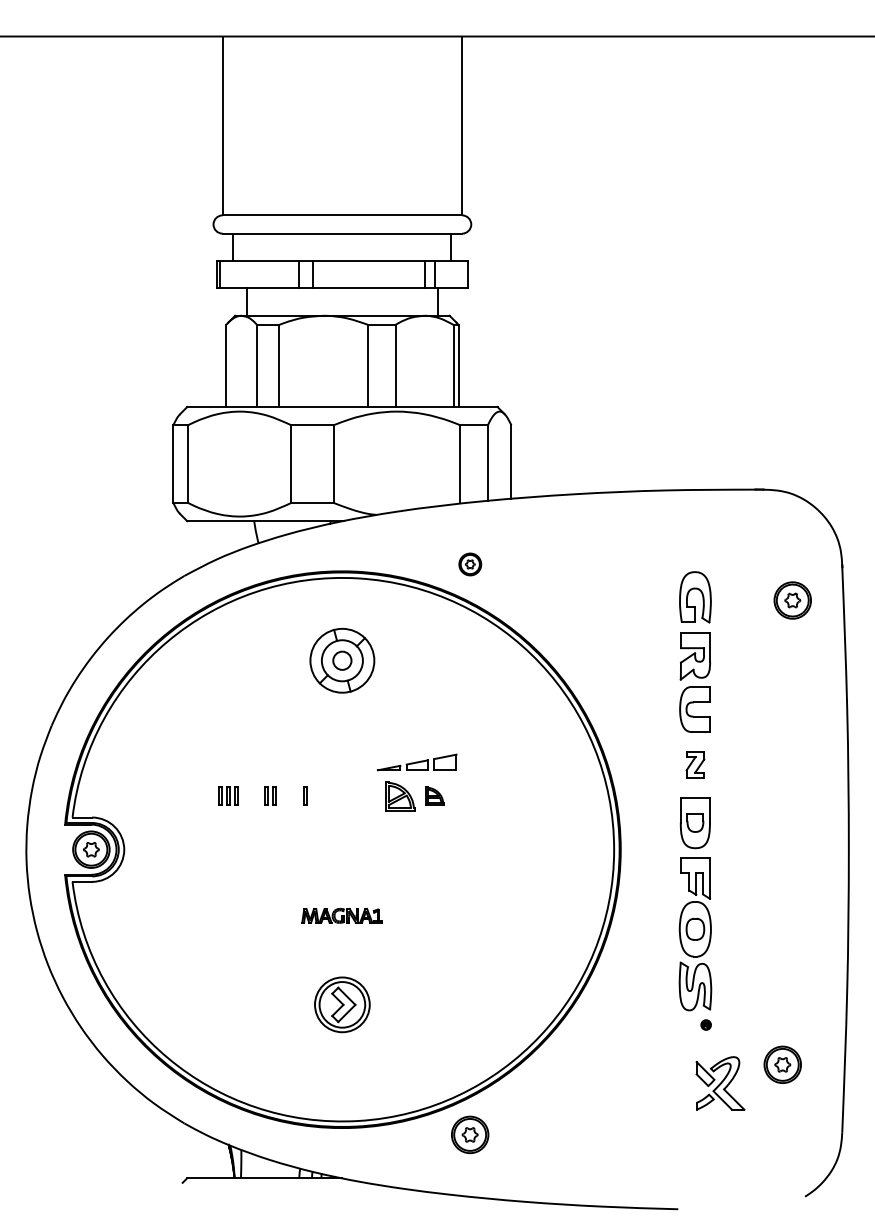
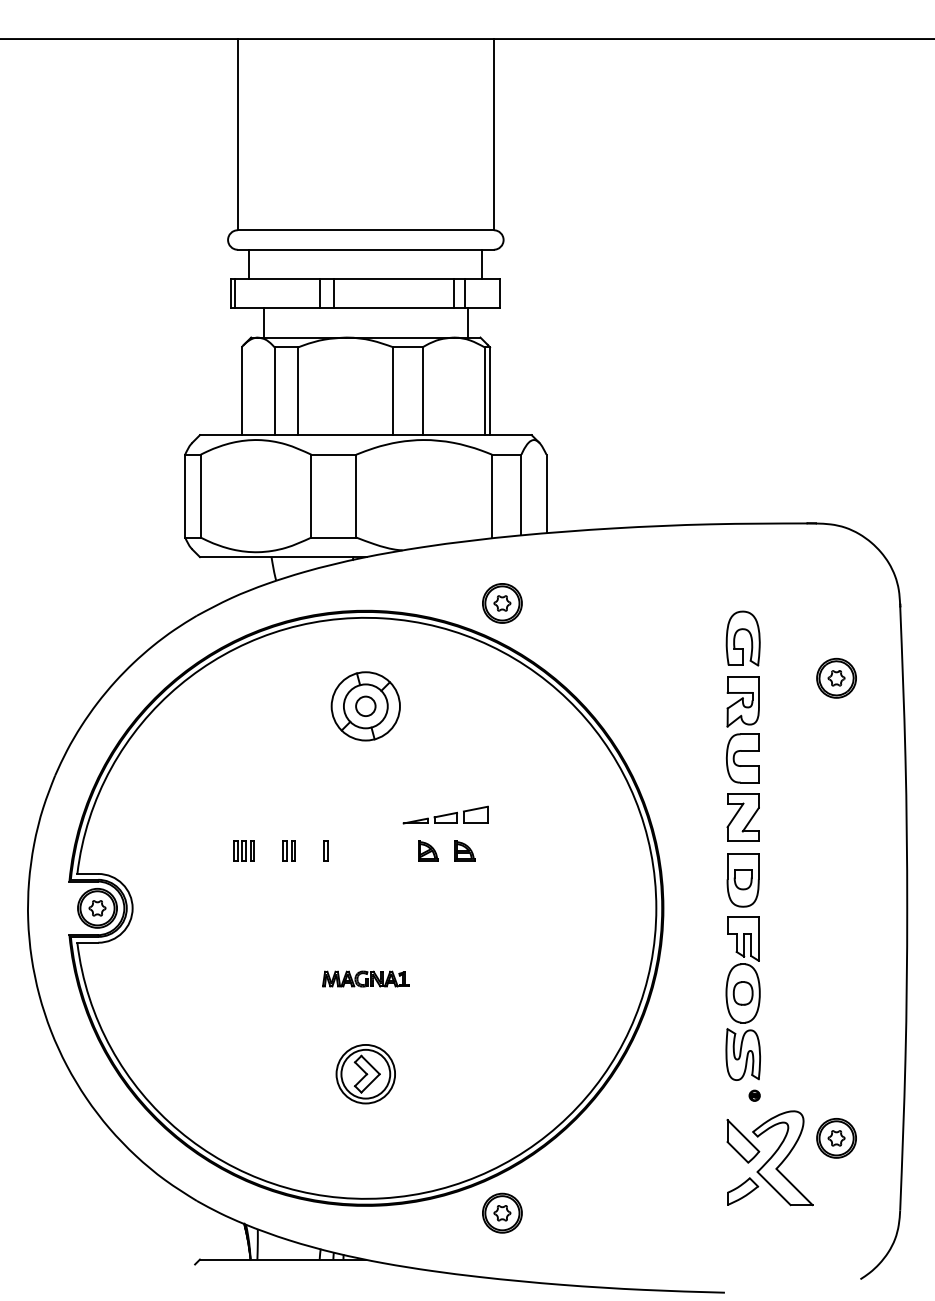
part: (470, 564) -> (502, 603), size x1.67
part: (792, 600) -> (836, 678), moved
part: (695, 764) -> (743, 817), size x1.67
part: (400, 795) -> (427, 850), size x0.62
part: (720, 1083) -> (770, 1158), size x1.67

